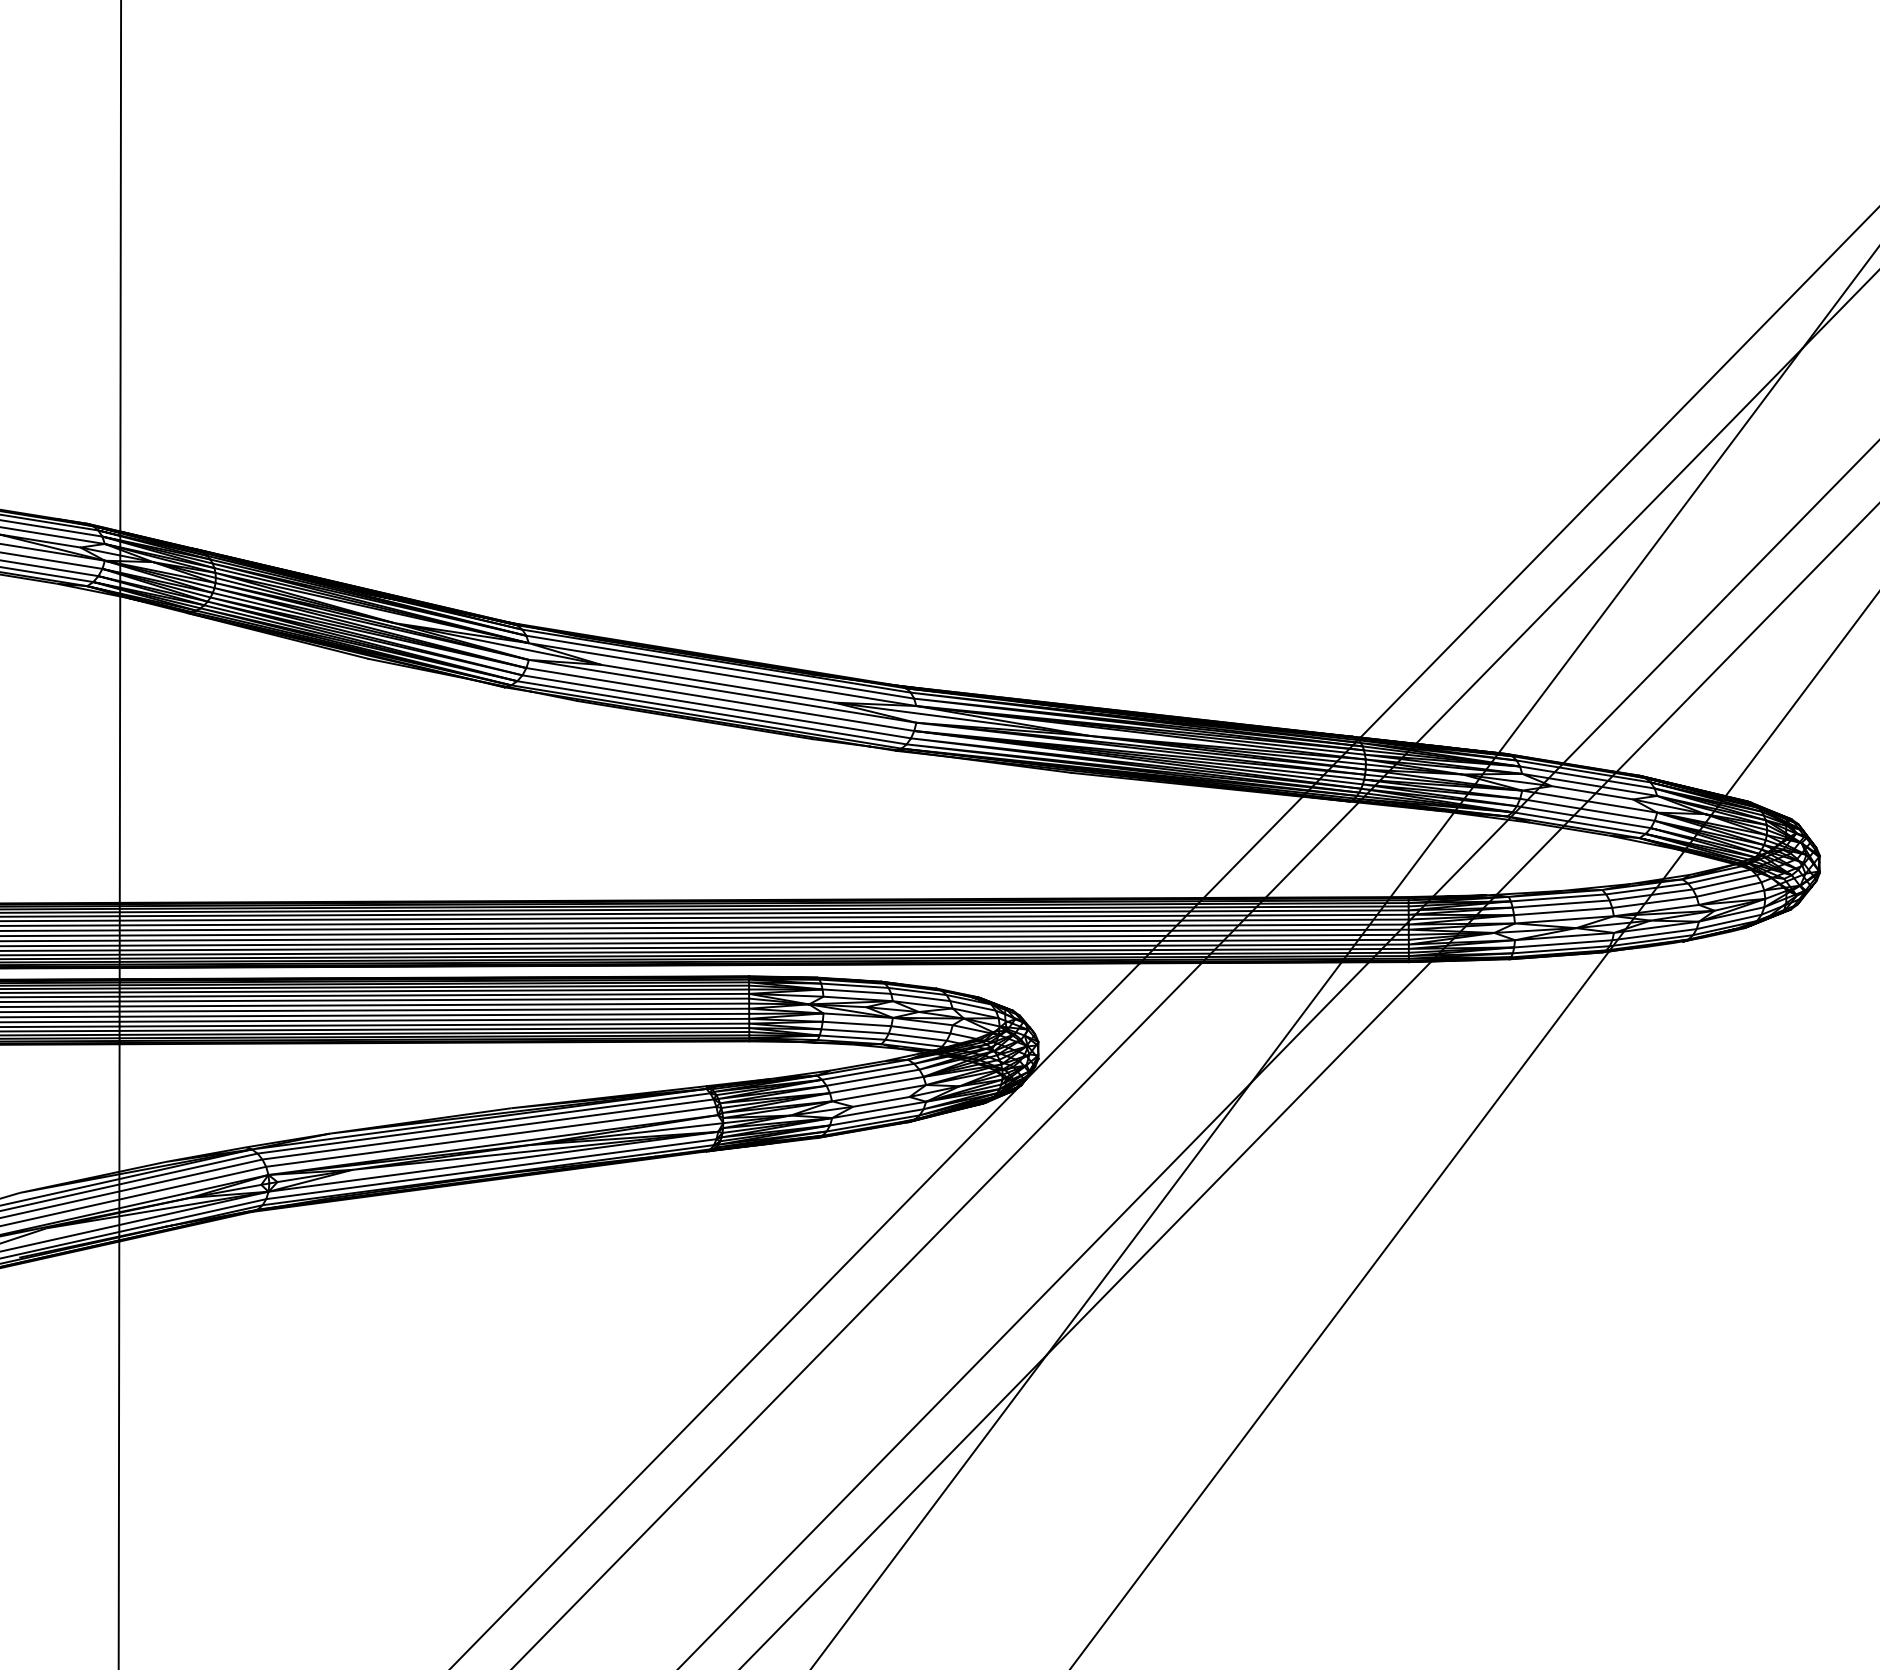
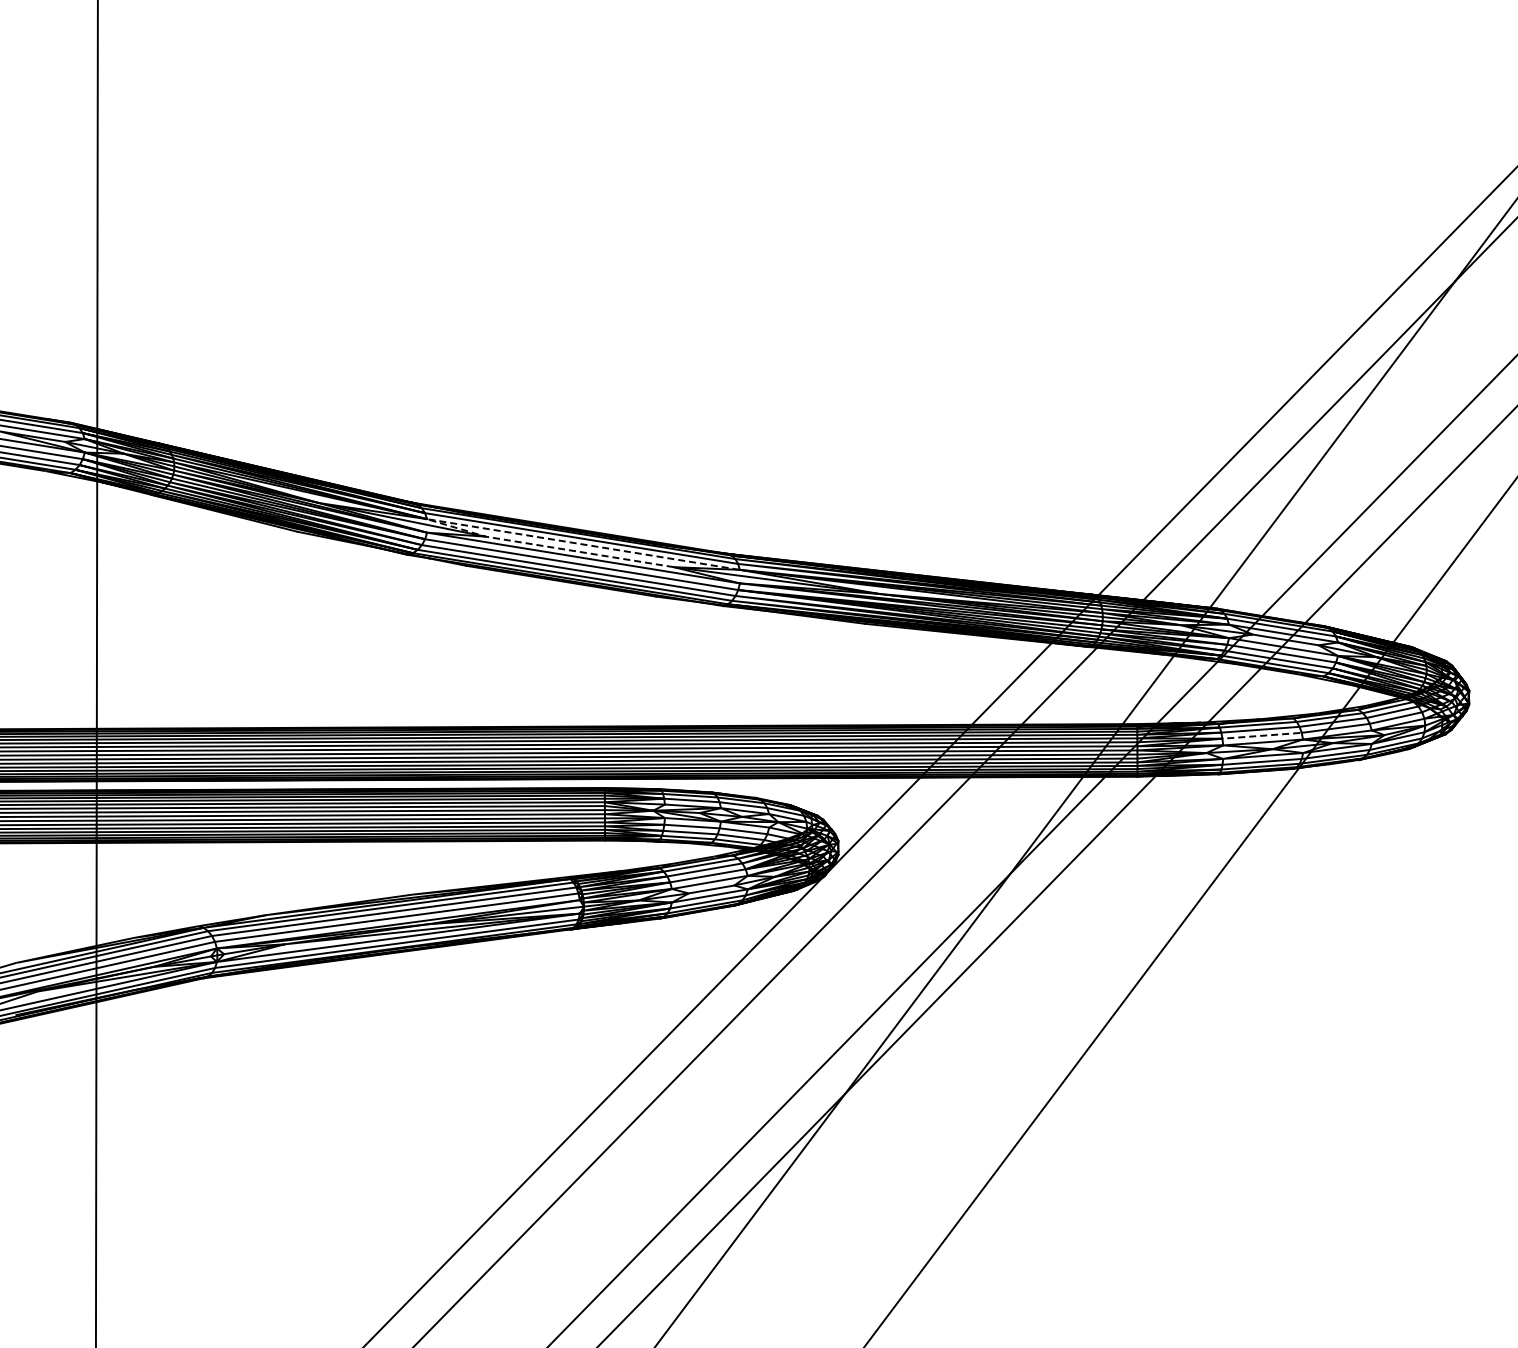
line: (566, 649) -> (457, 524), solid -> dashed
line: (1558, 912) -> (1258, 736), solid -> dashed

